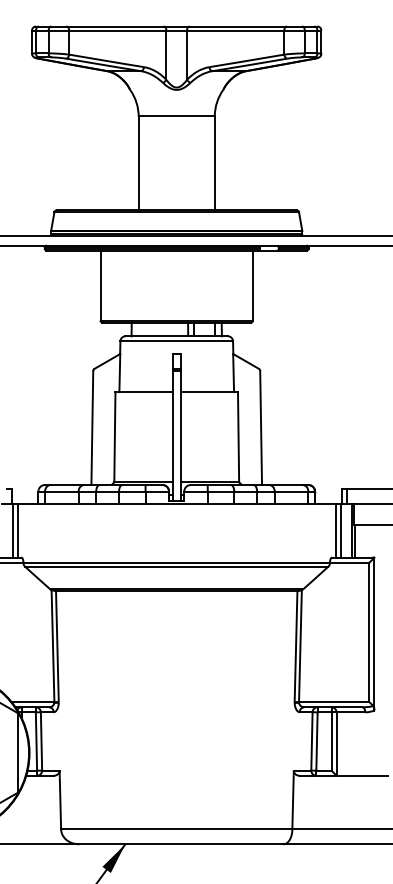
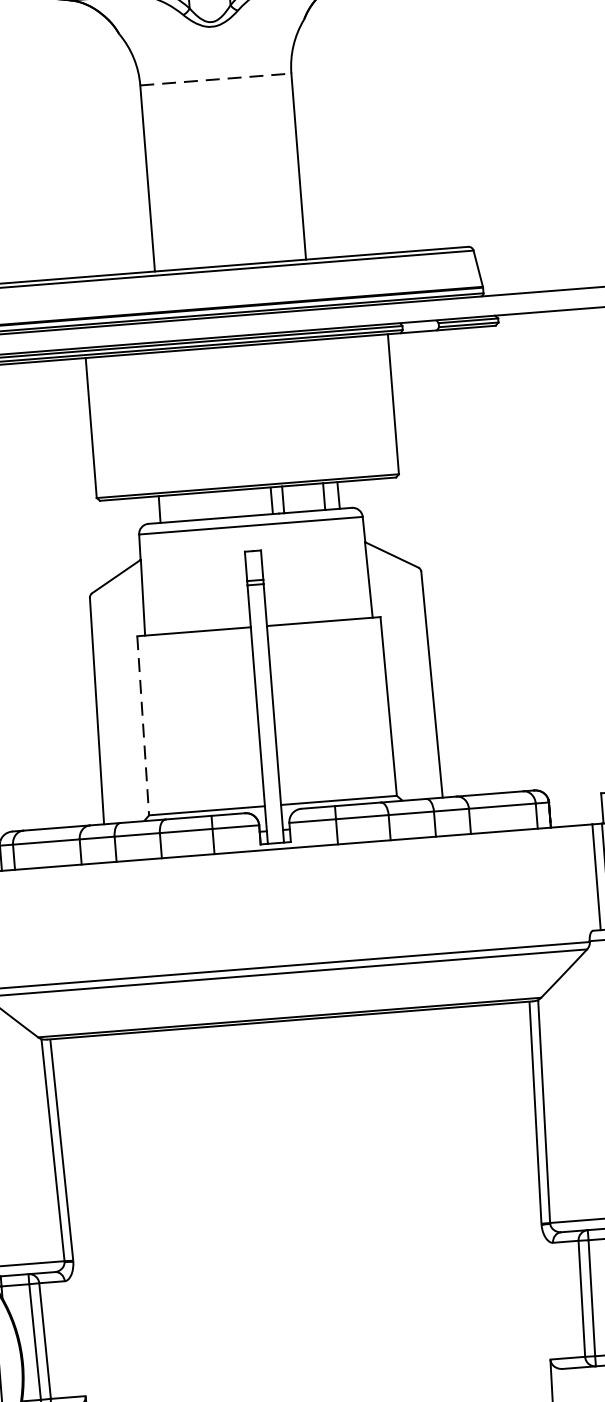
line: (177, 116) -> (217, 79), solid -> dashed
line: (114, 437) -> (142, 726), solid -> dashed

